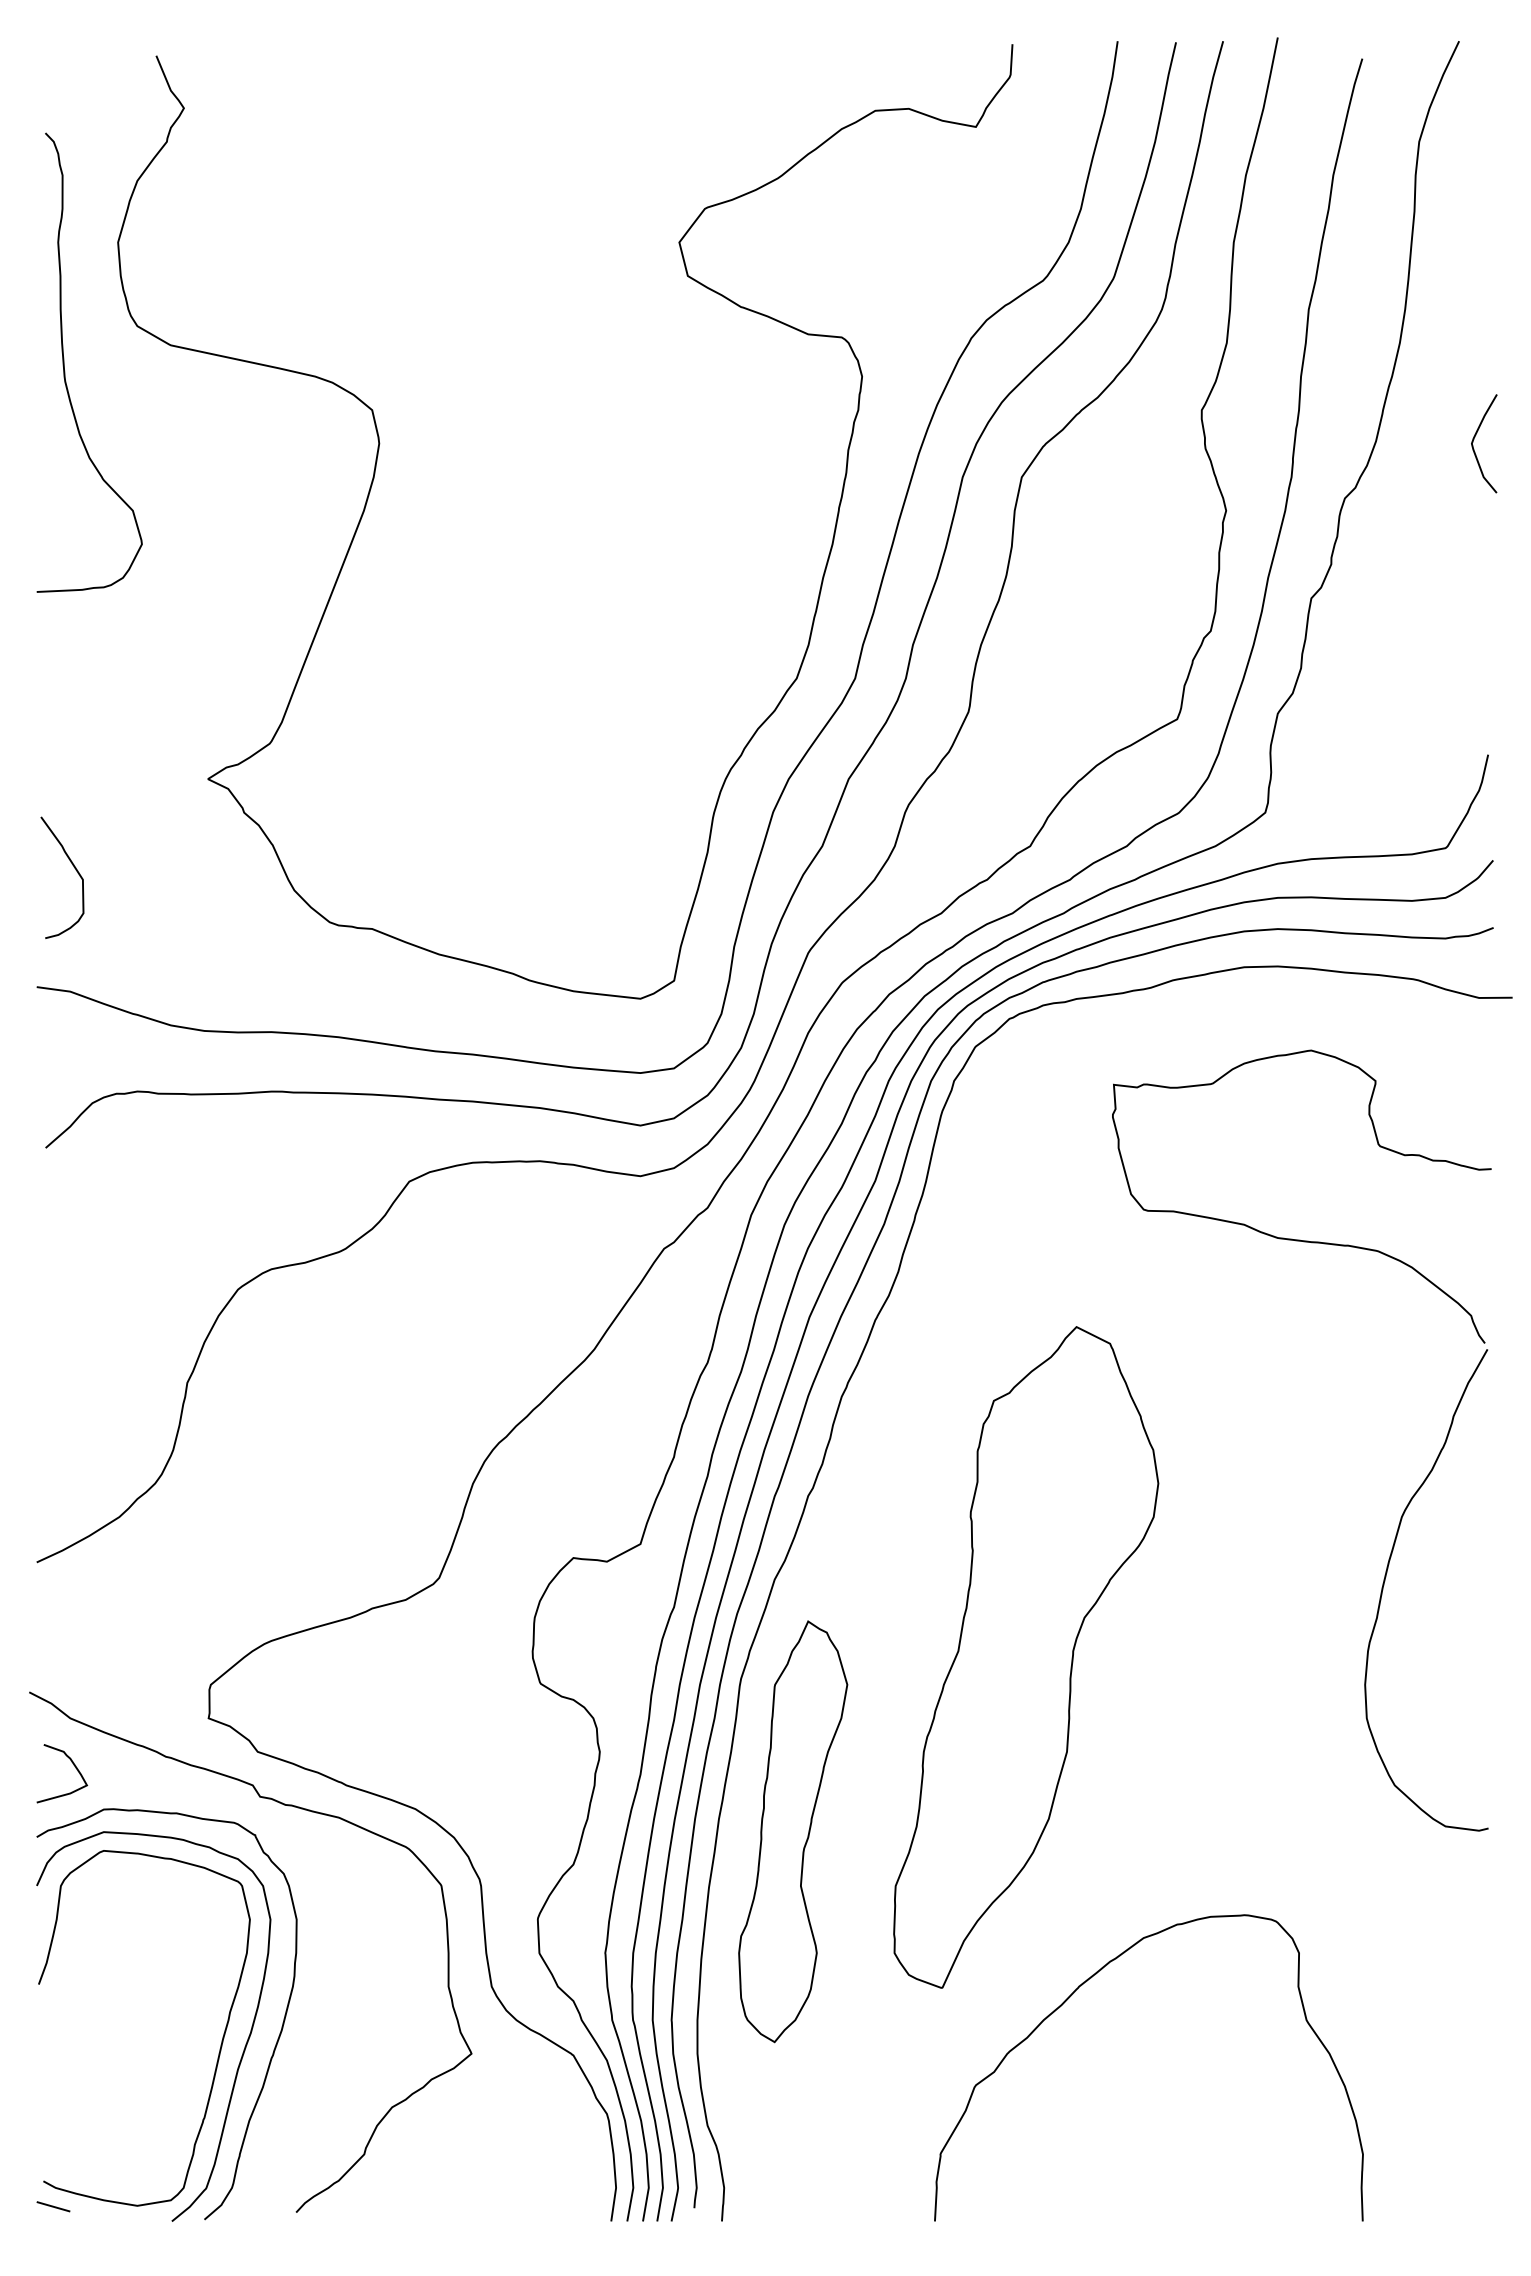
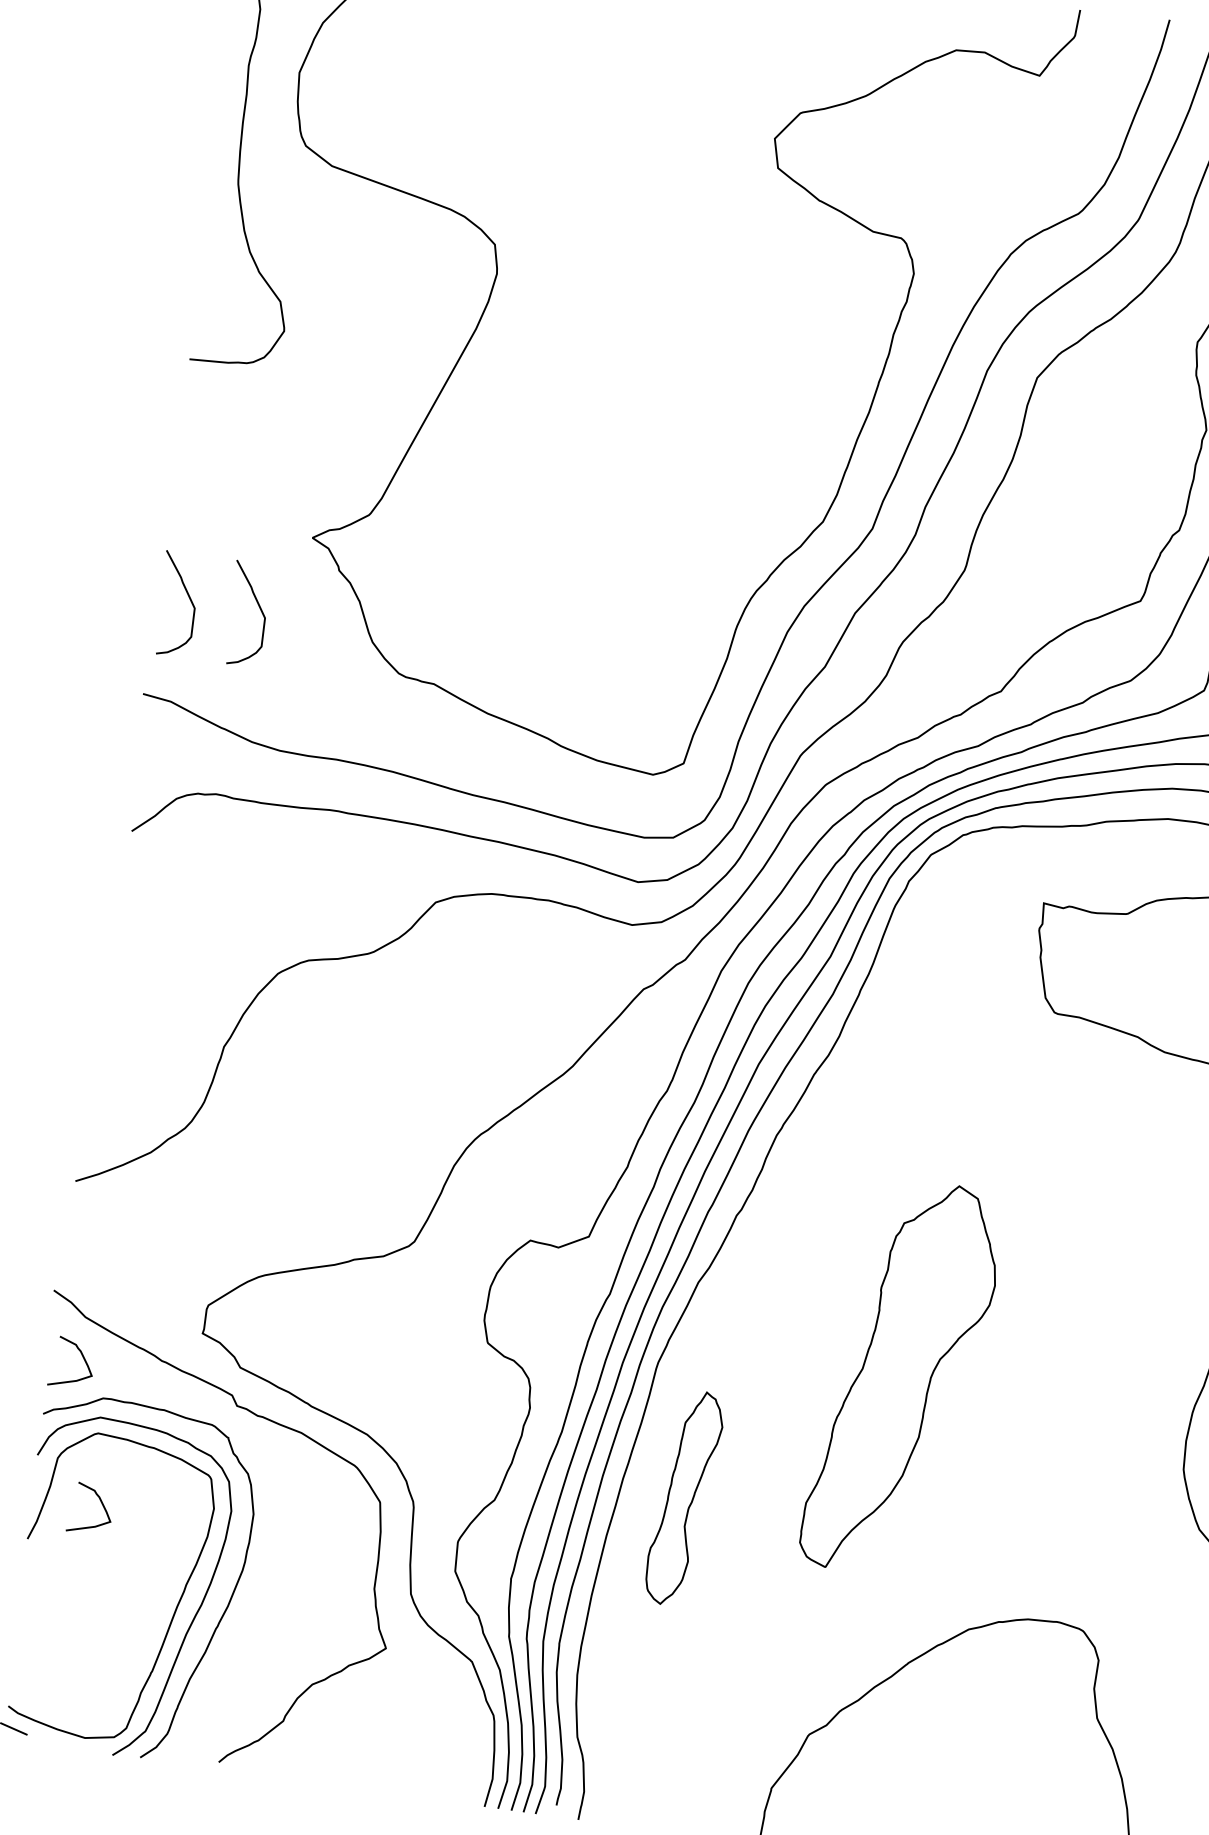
curve: (158, 870) -> (259, 609), added
part: (1026, 1657) -> (902, 1378), size x0.7
part: (793, 1831) -> (684, 1498), size x0.6
curve: (118, 1931) -> (101, 1503), added

